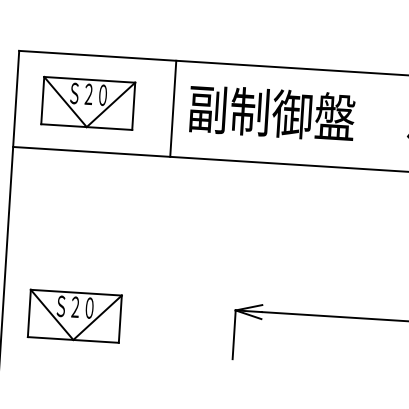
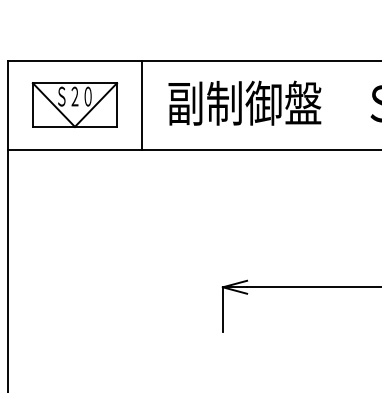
line: (173, 108) -> (141, 104), moved
part: (74, 315) -> (74, 301), removed

